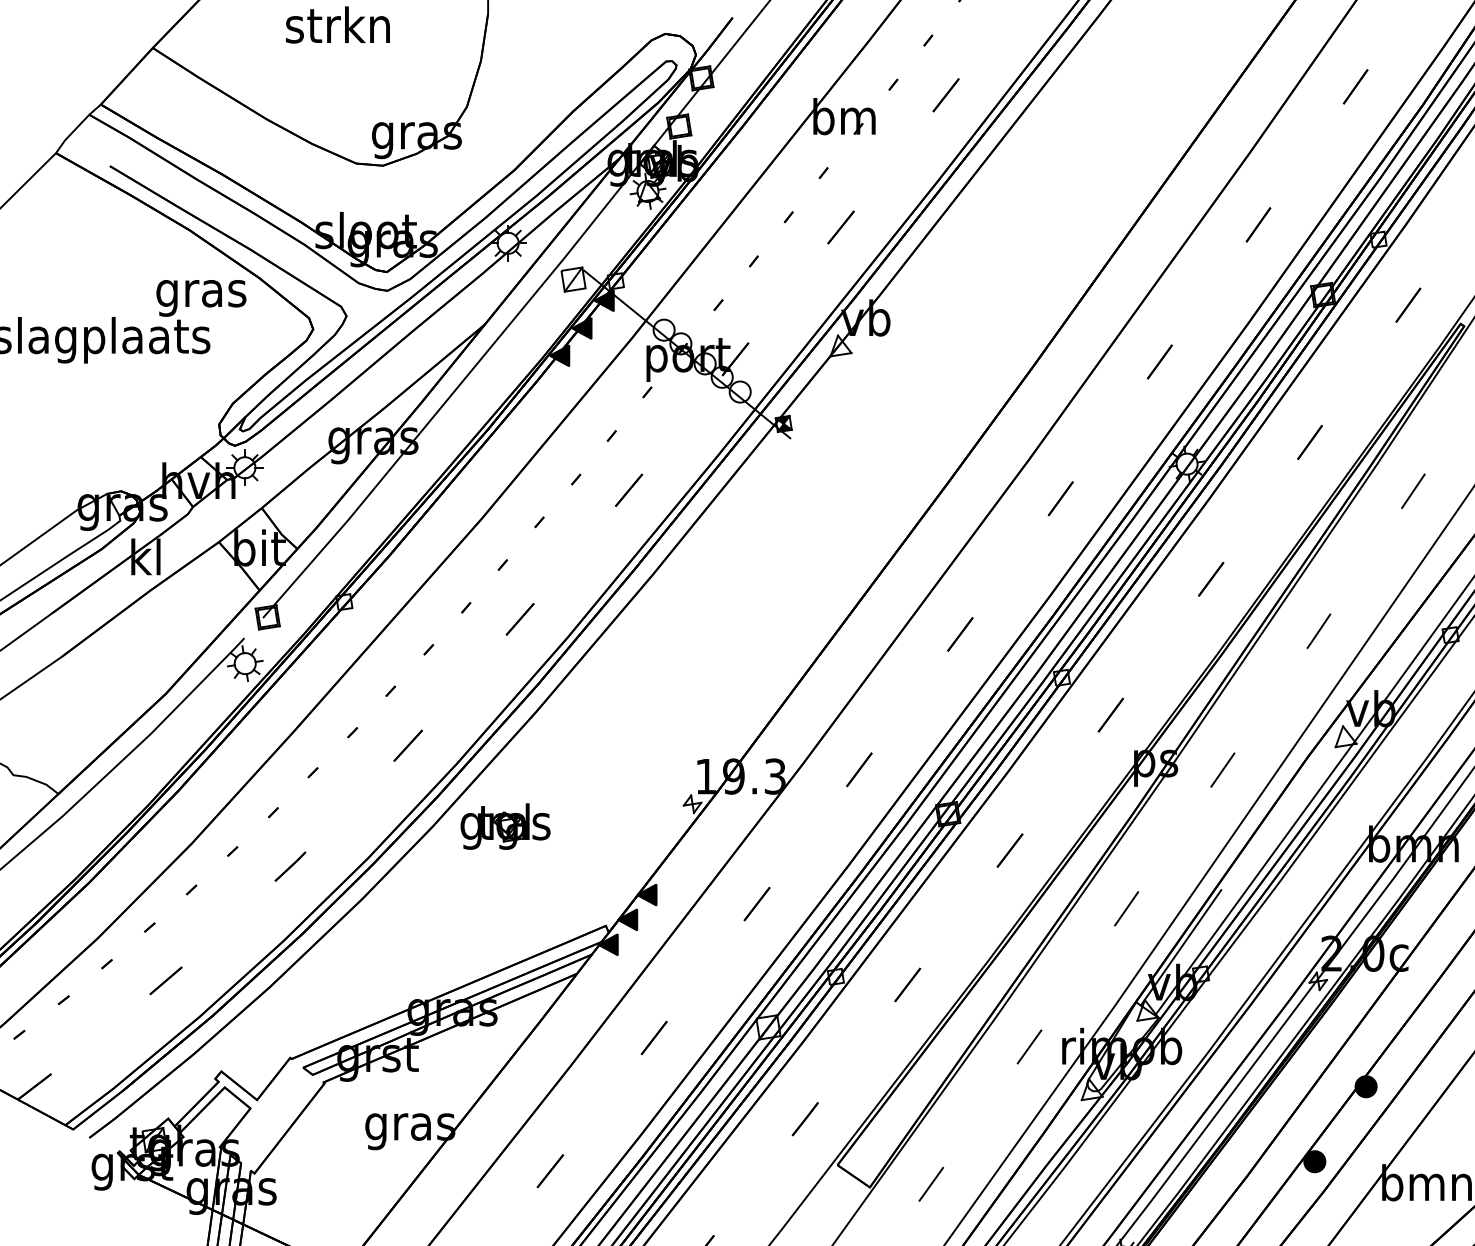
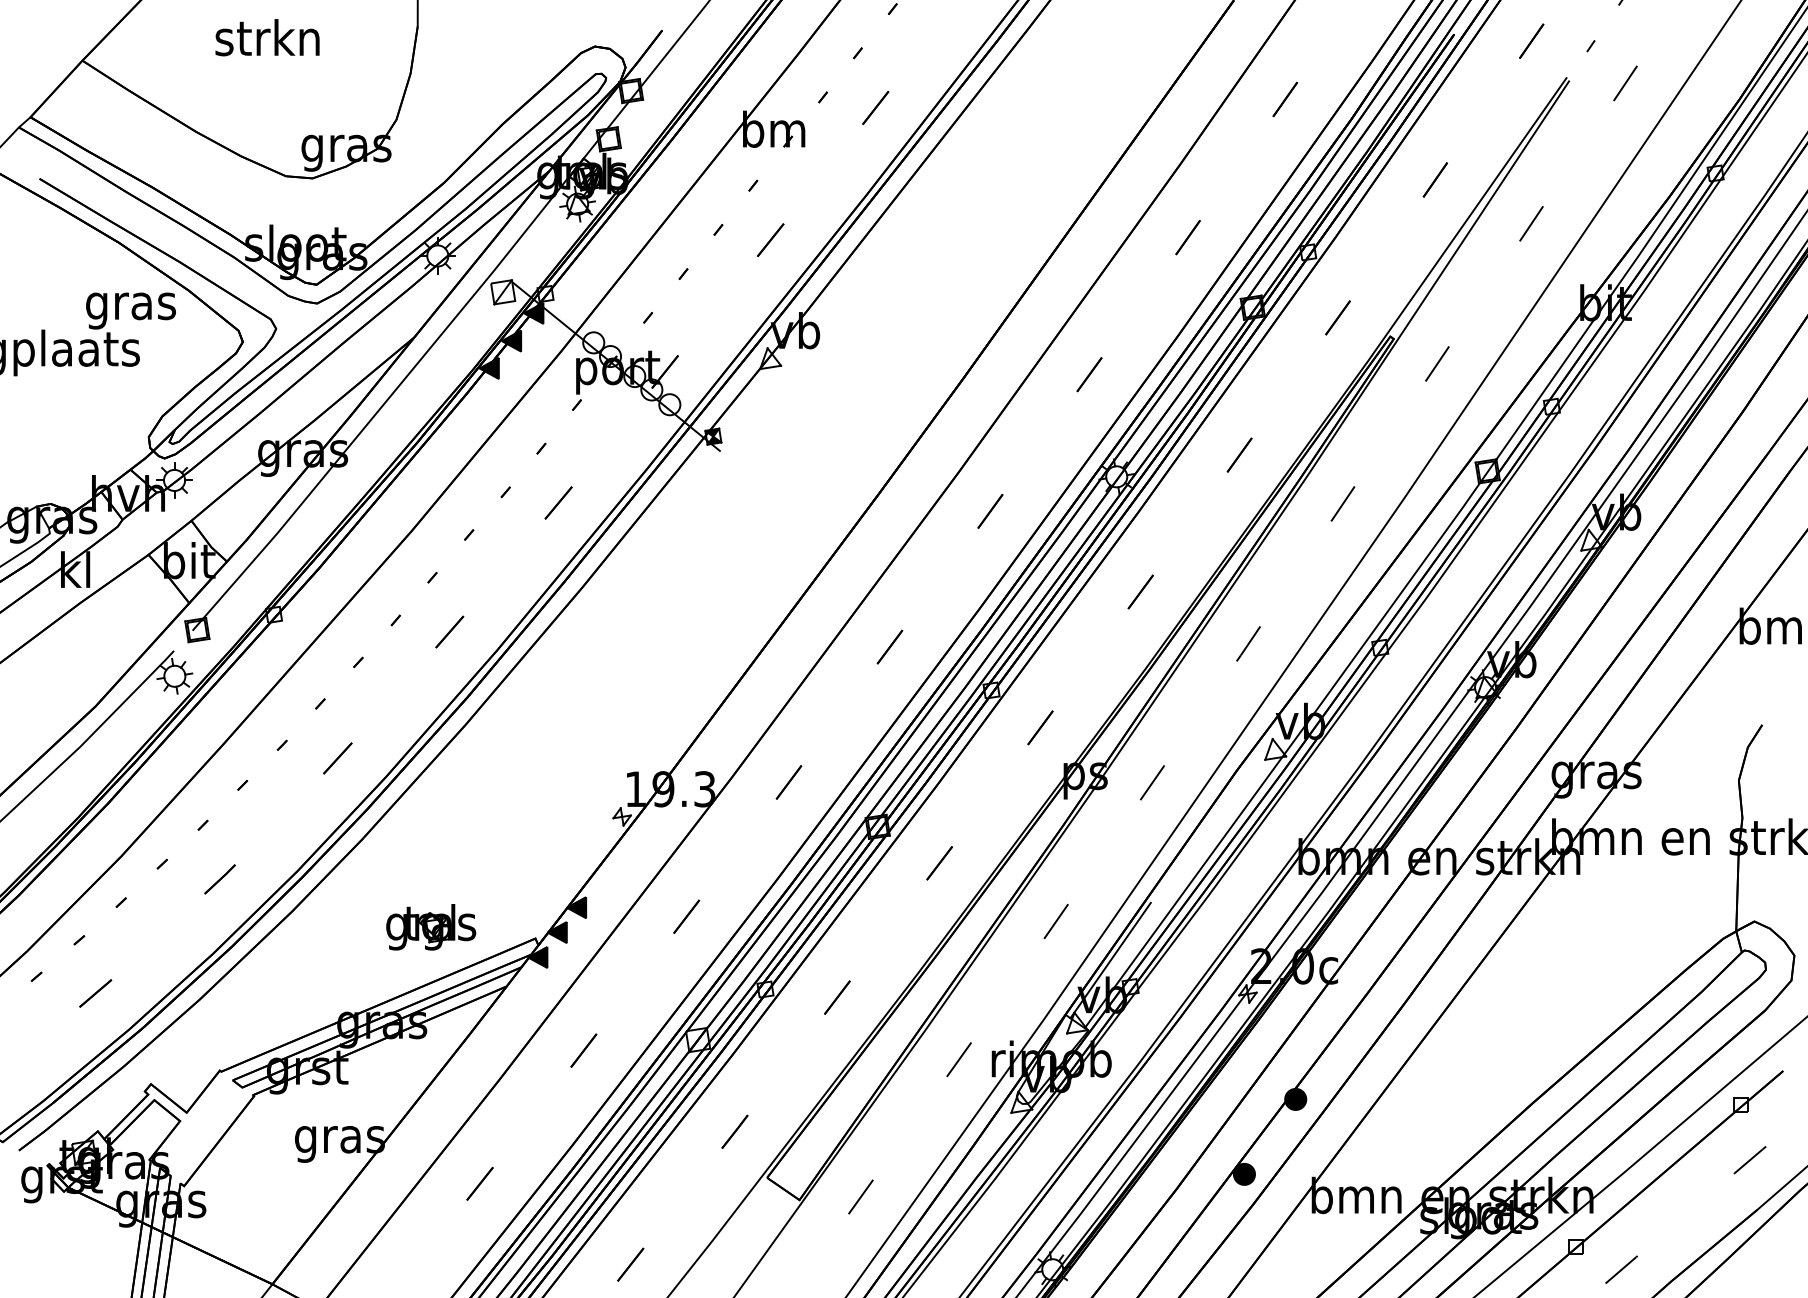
part: (505, 826) -> (431, 927), moved

